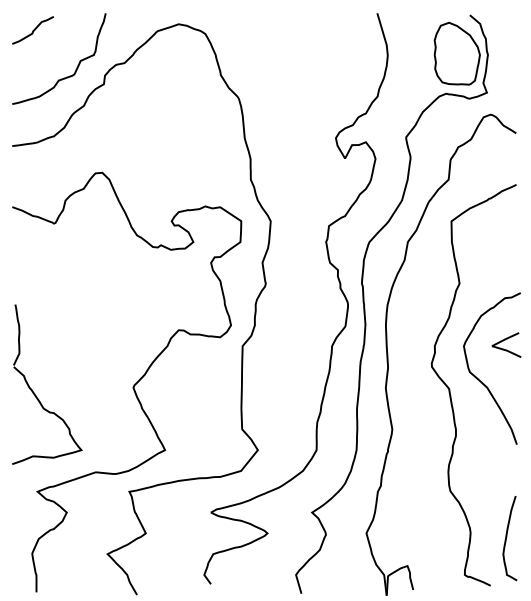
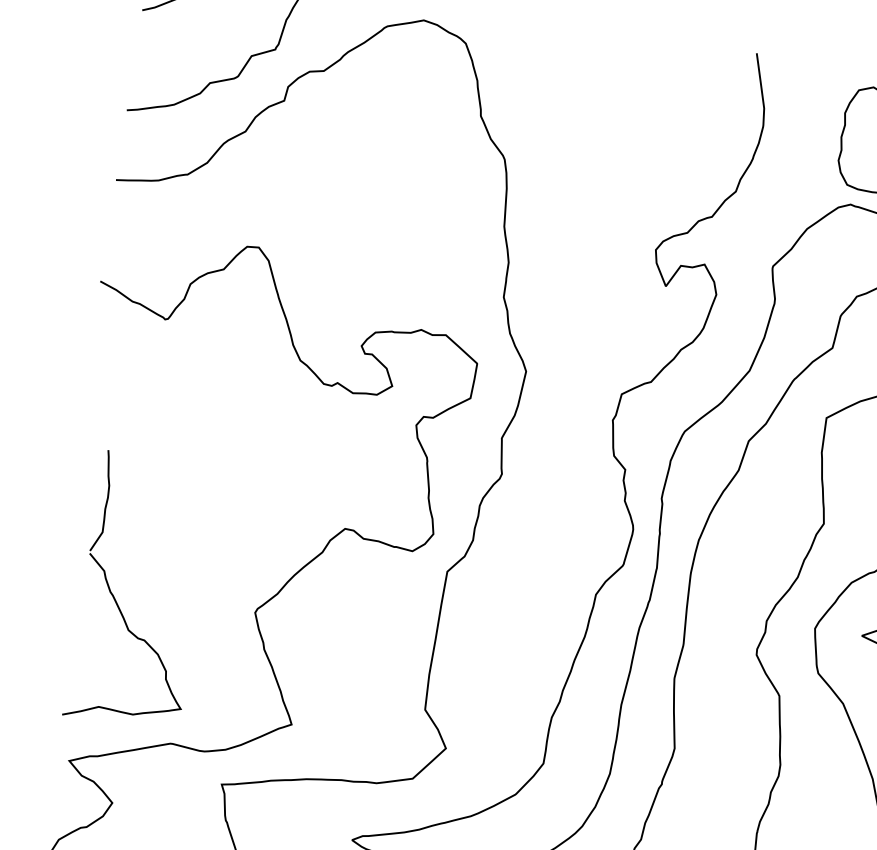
part: (35, 393) -> (118, 603), moved

